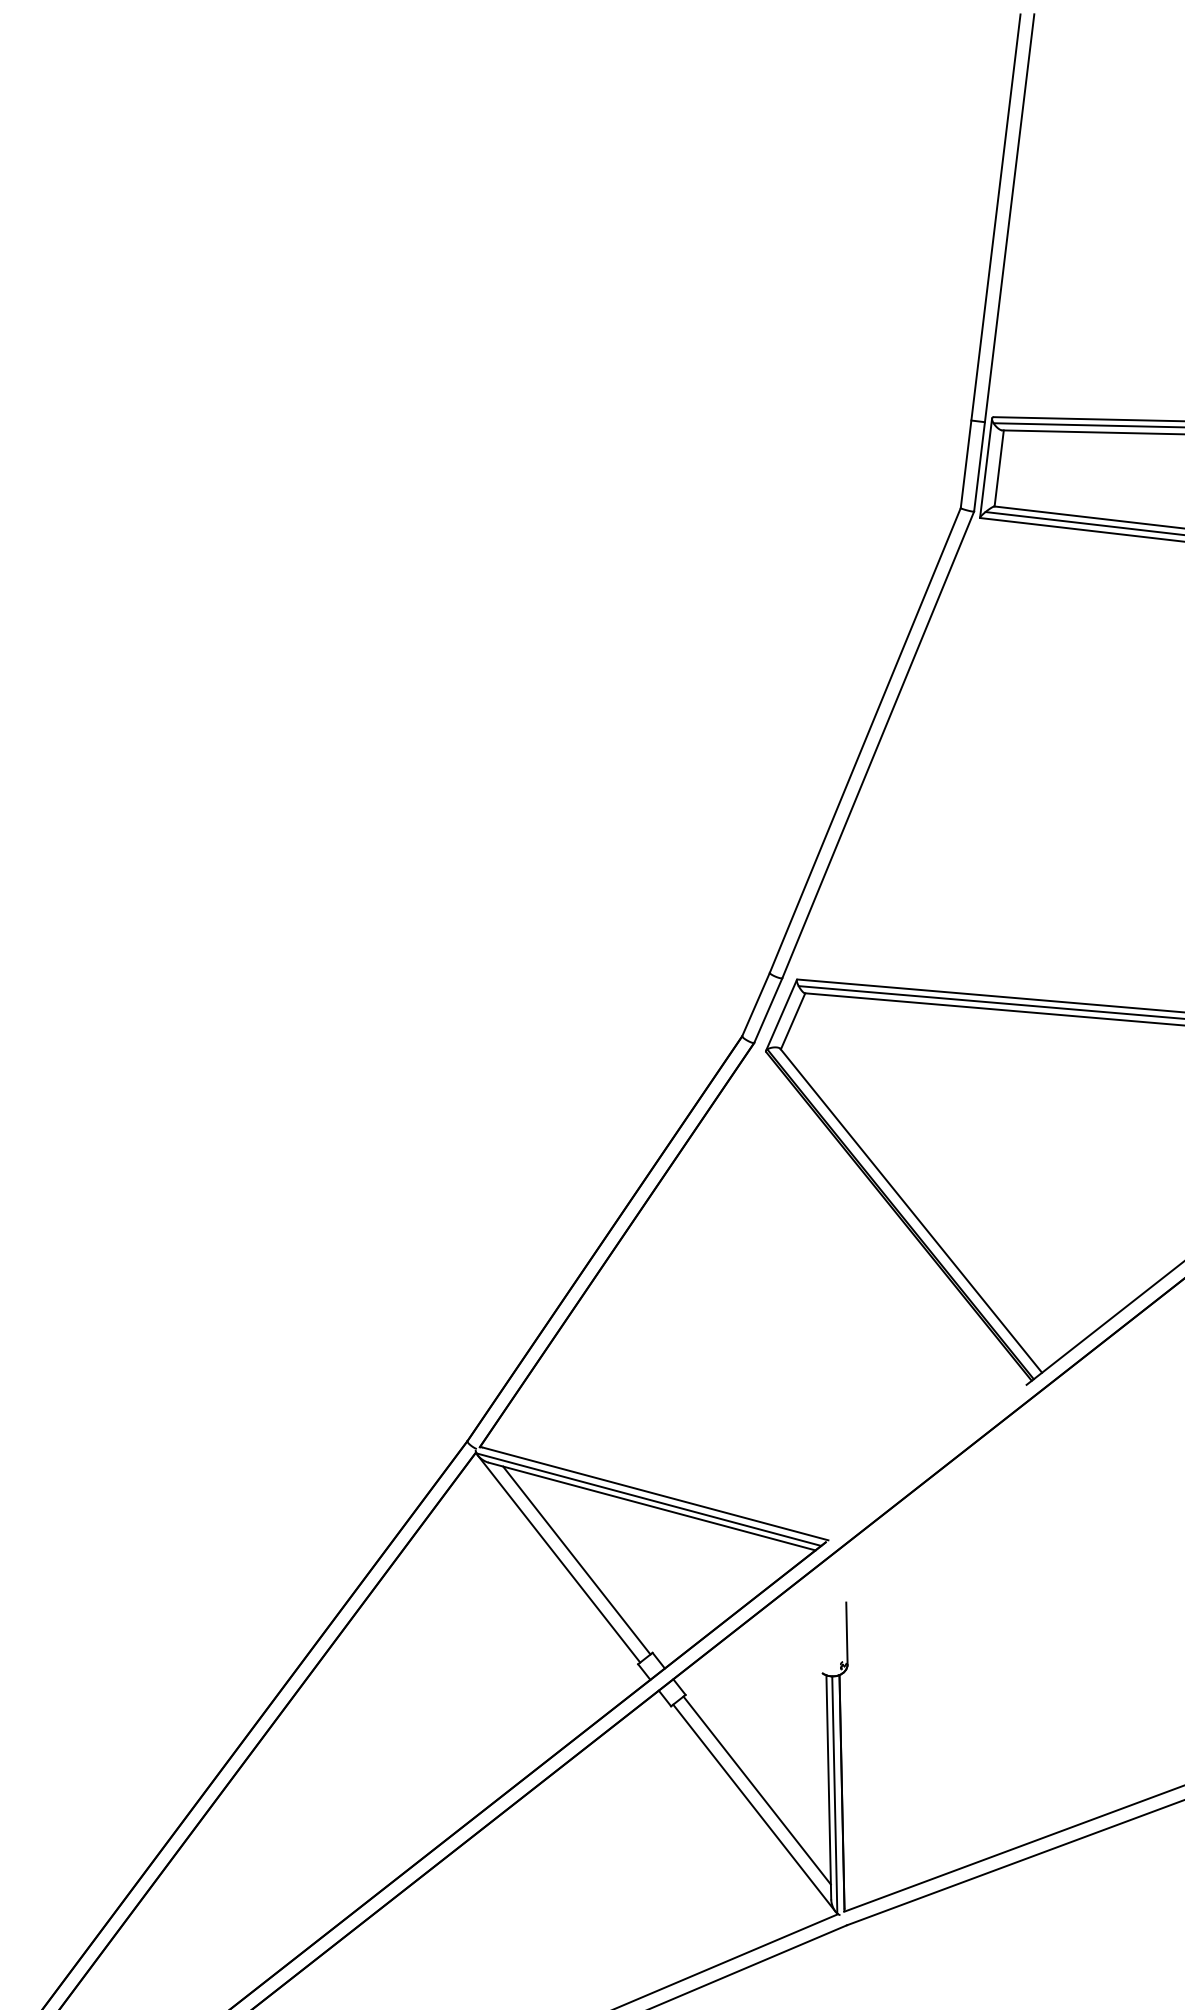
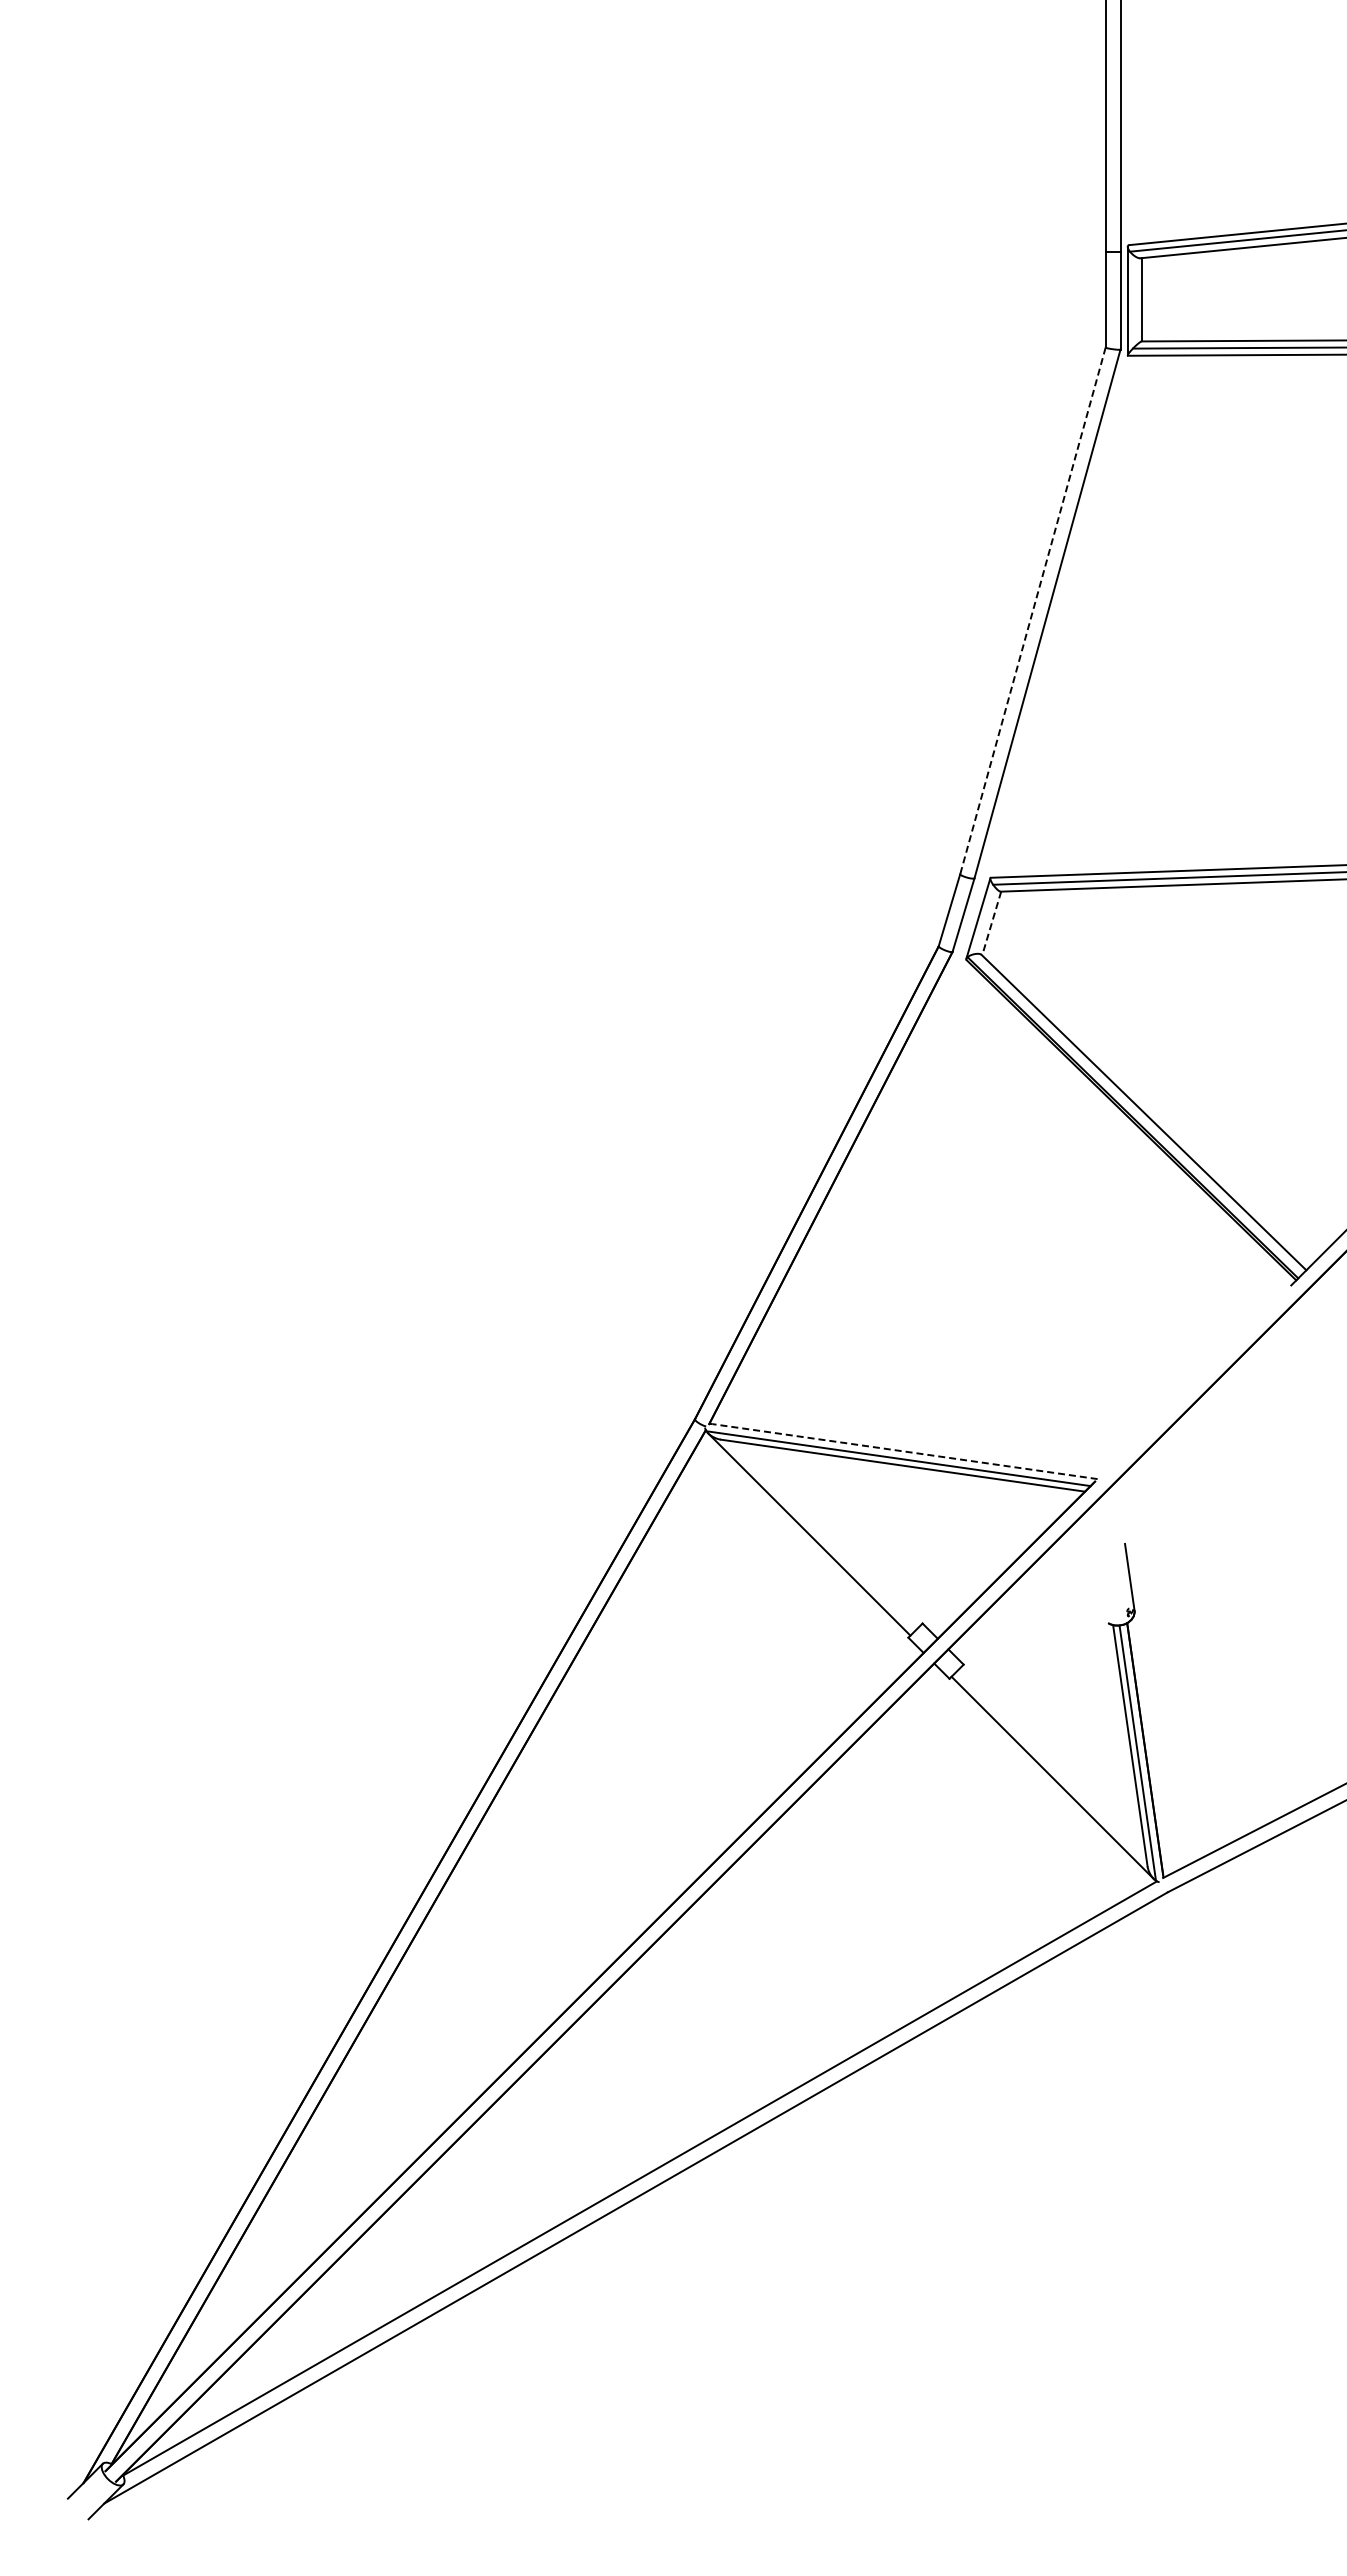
line: (864, 740) -> (1032, 611), solid -> dashed
line: (792, 1022) -> (991, 924), solid -> dashed
line: (655, 1493) -> (904, 1451), solid -> dashed
line: (576, 1560) -> (828, 1533), removed
line: (757, 1790) -> (1053, 1758), removed

